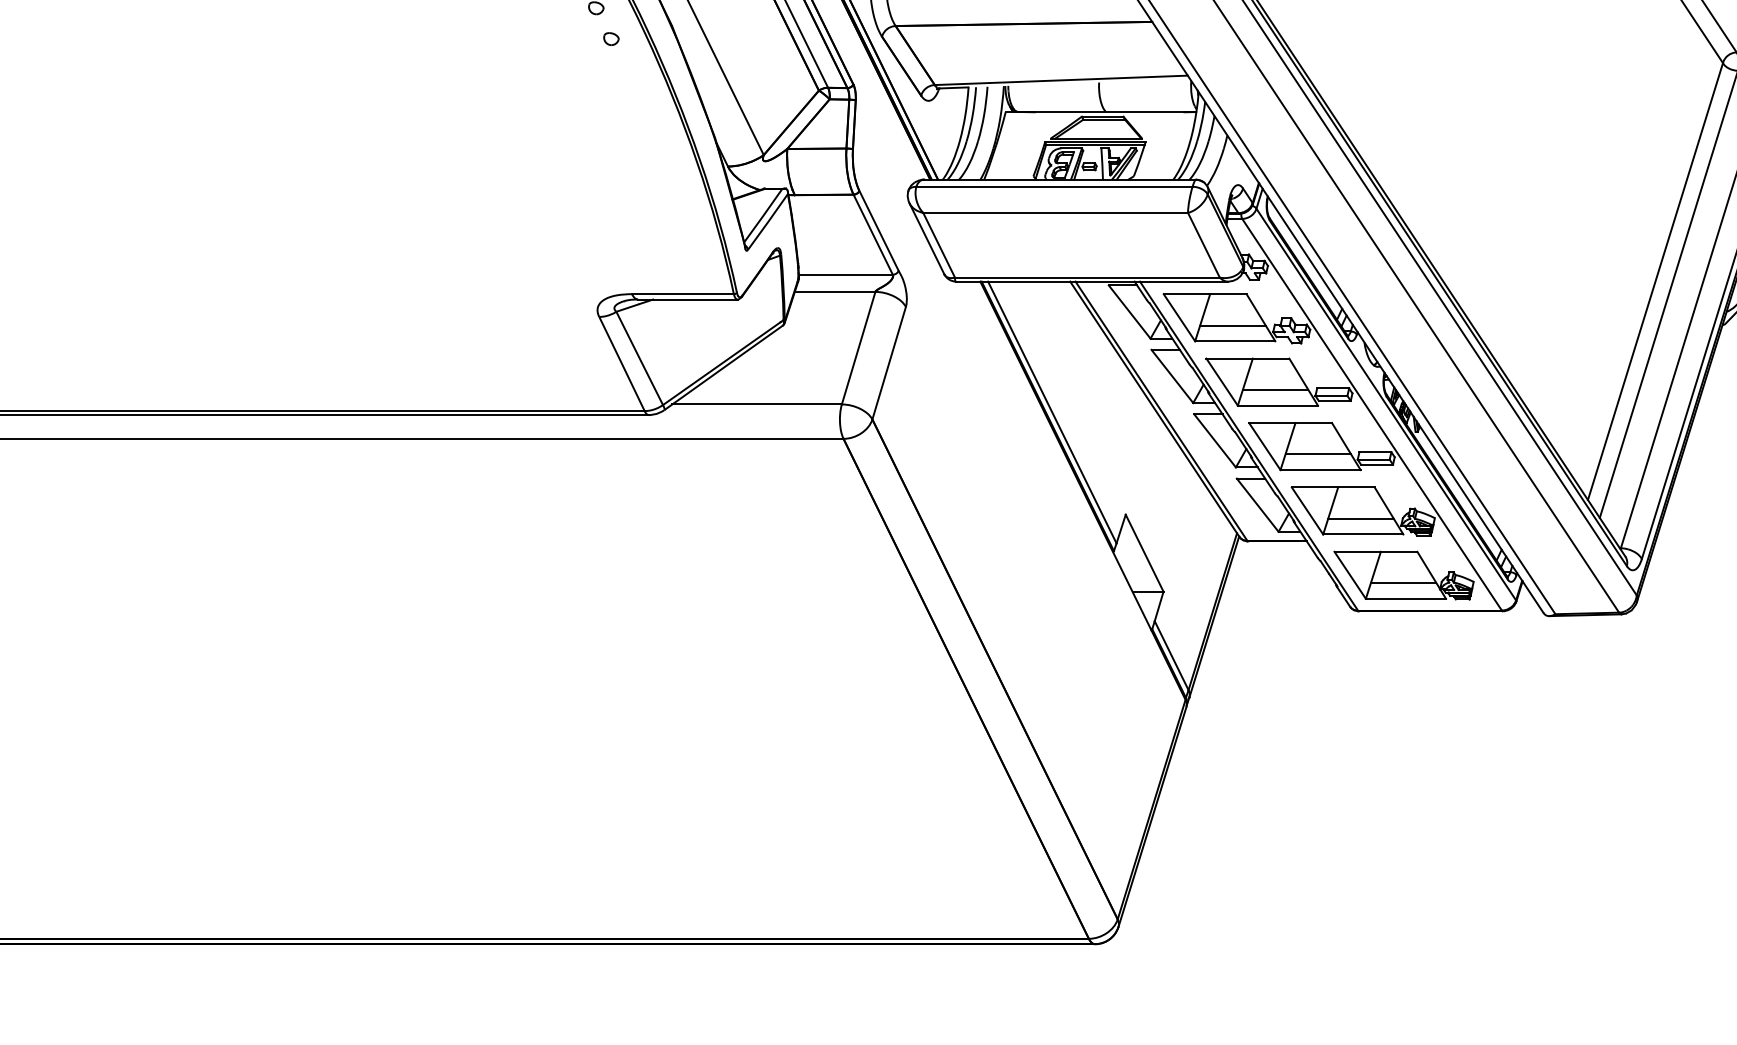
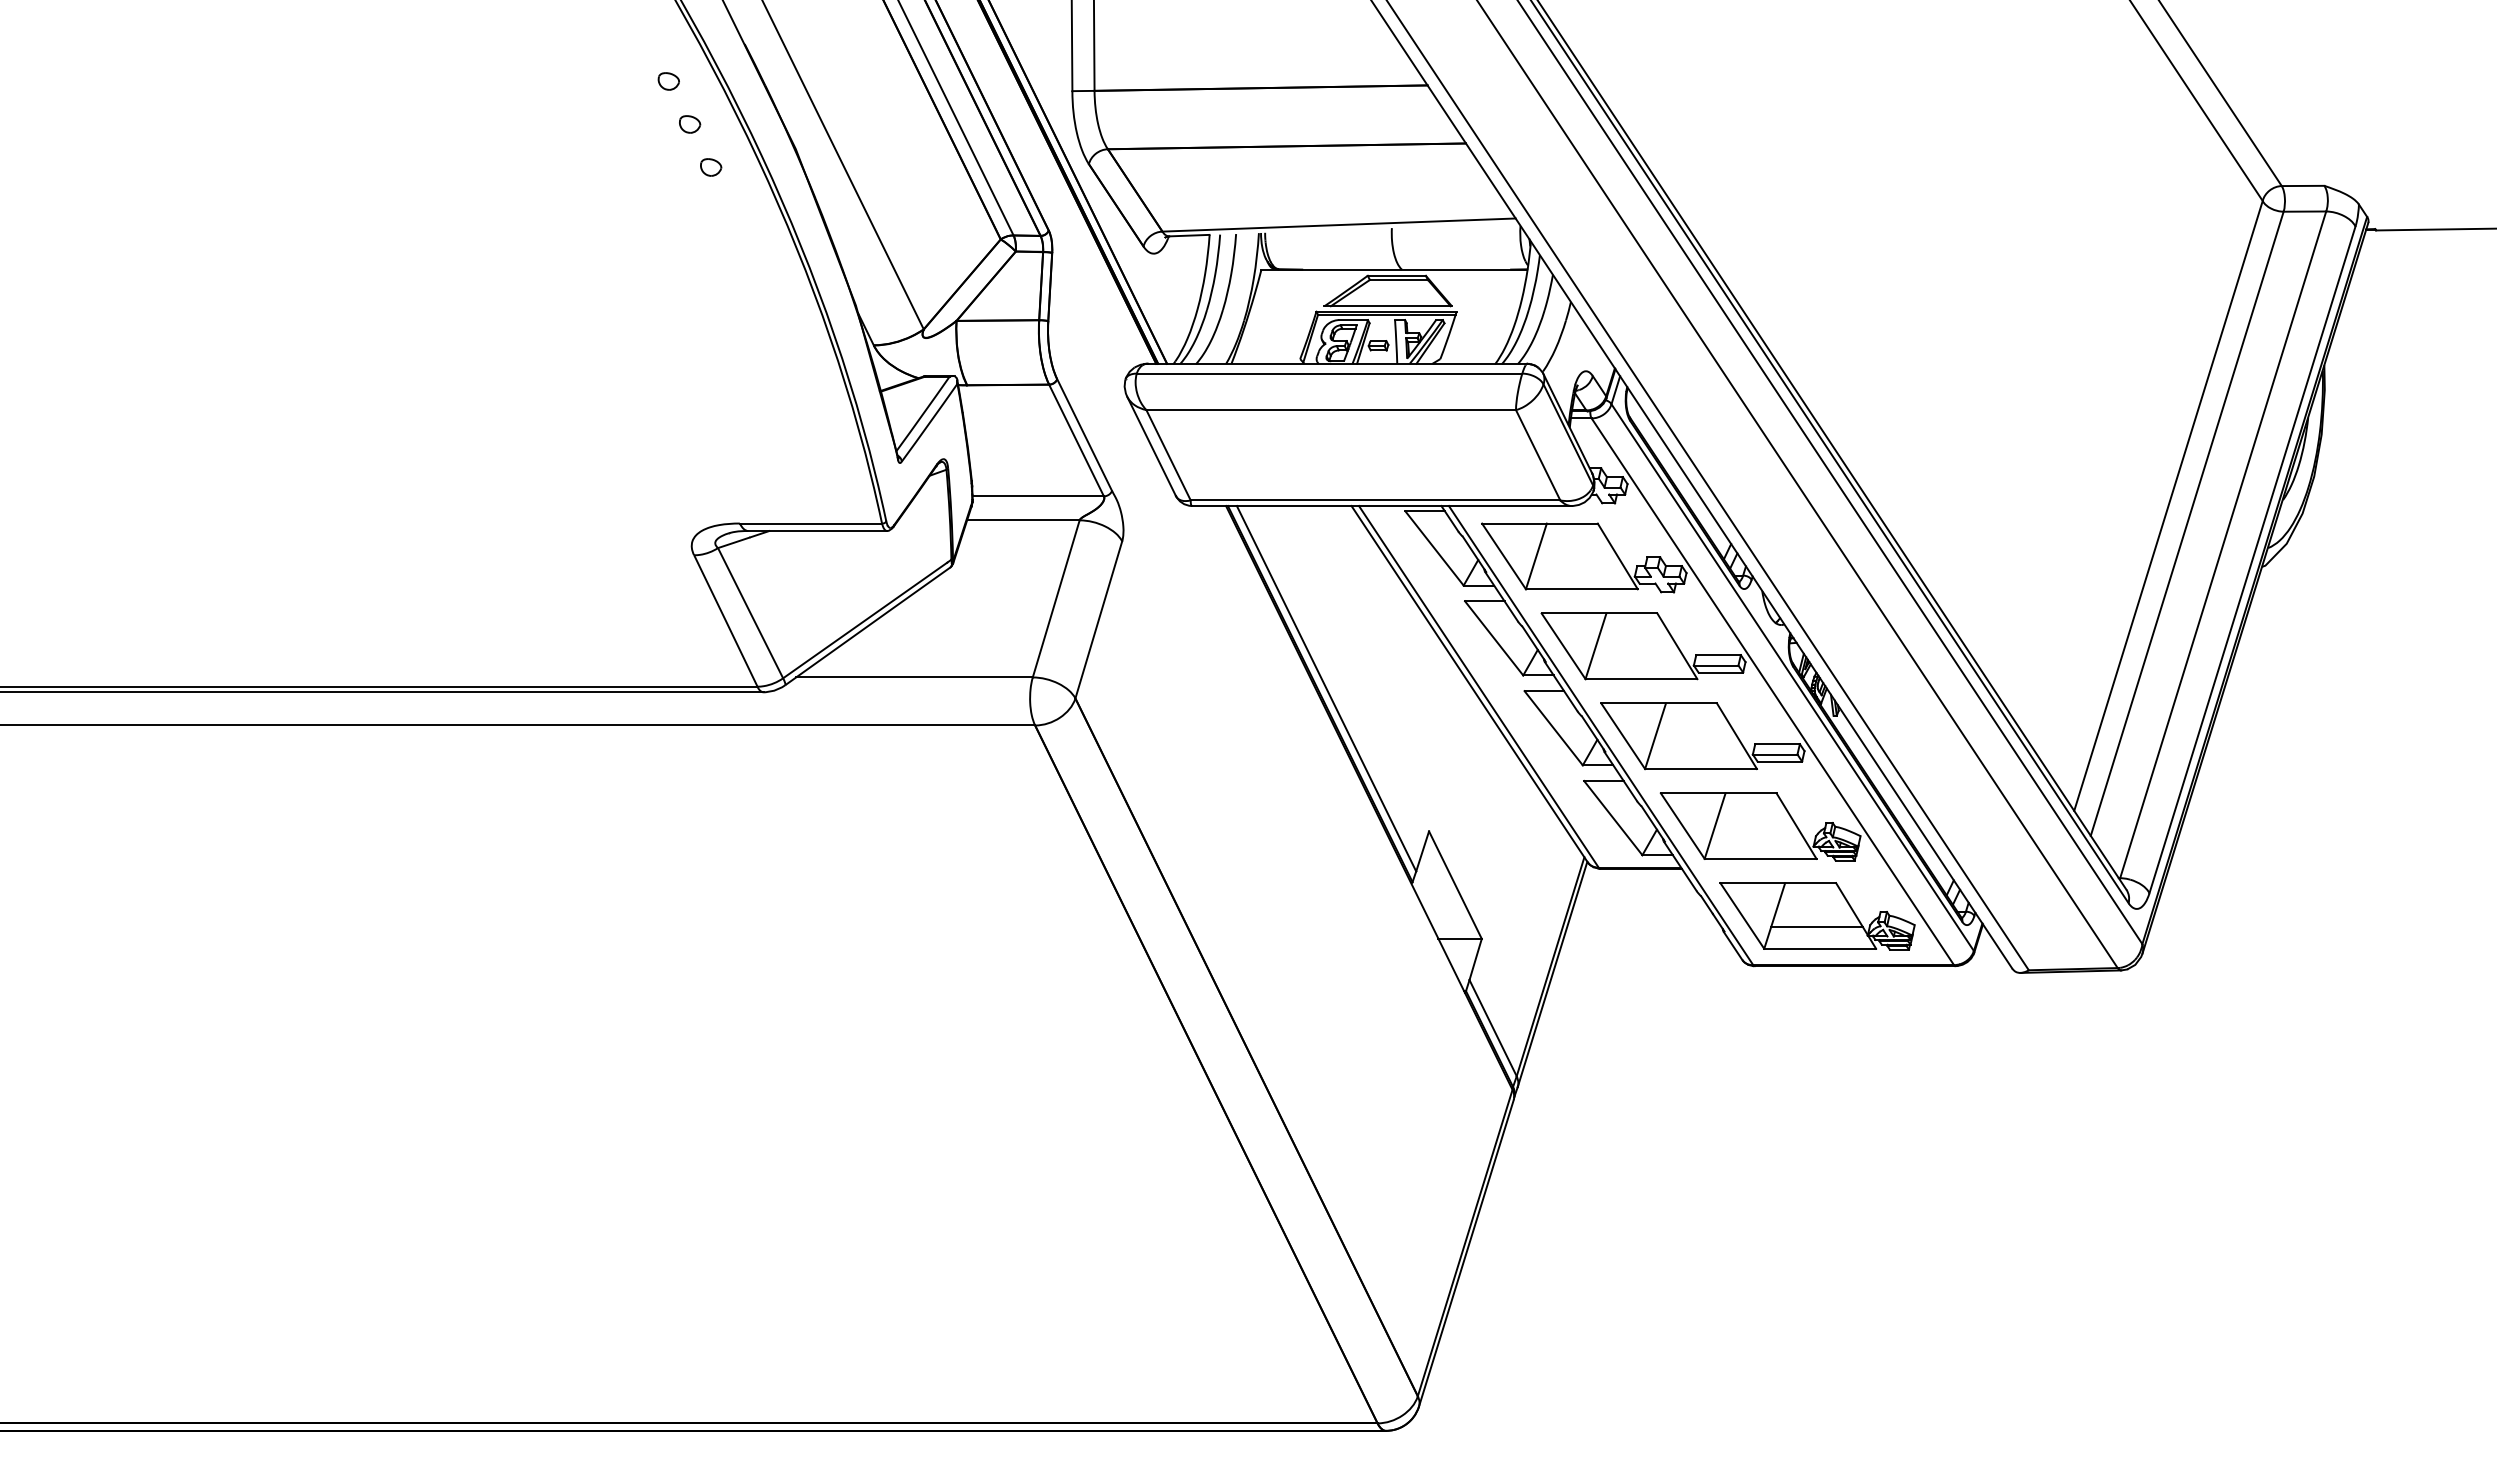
line: (1232, 325) -> (1578, 567), removed
line: (1275, 390) -> (1638, 657), removed
line: (1318, 454) -> (1697, 747), removed
line: (1361, 518) -> (1757, 836), removed

